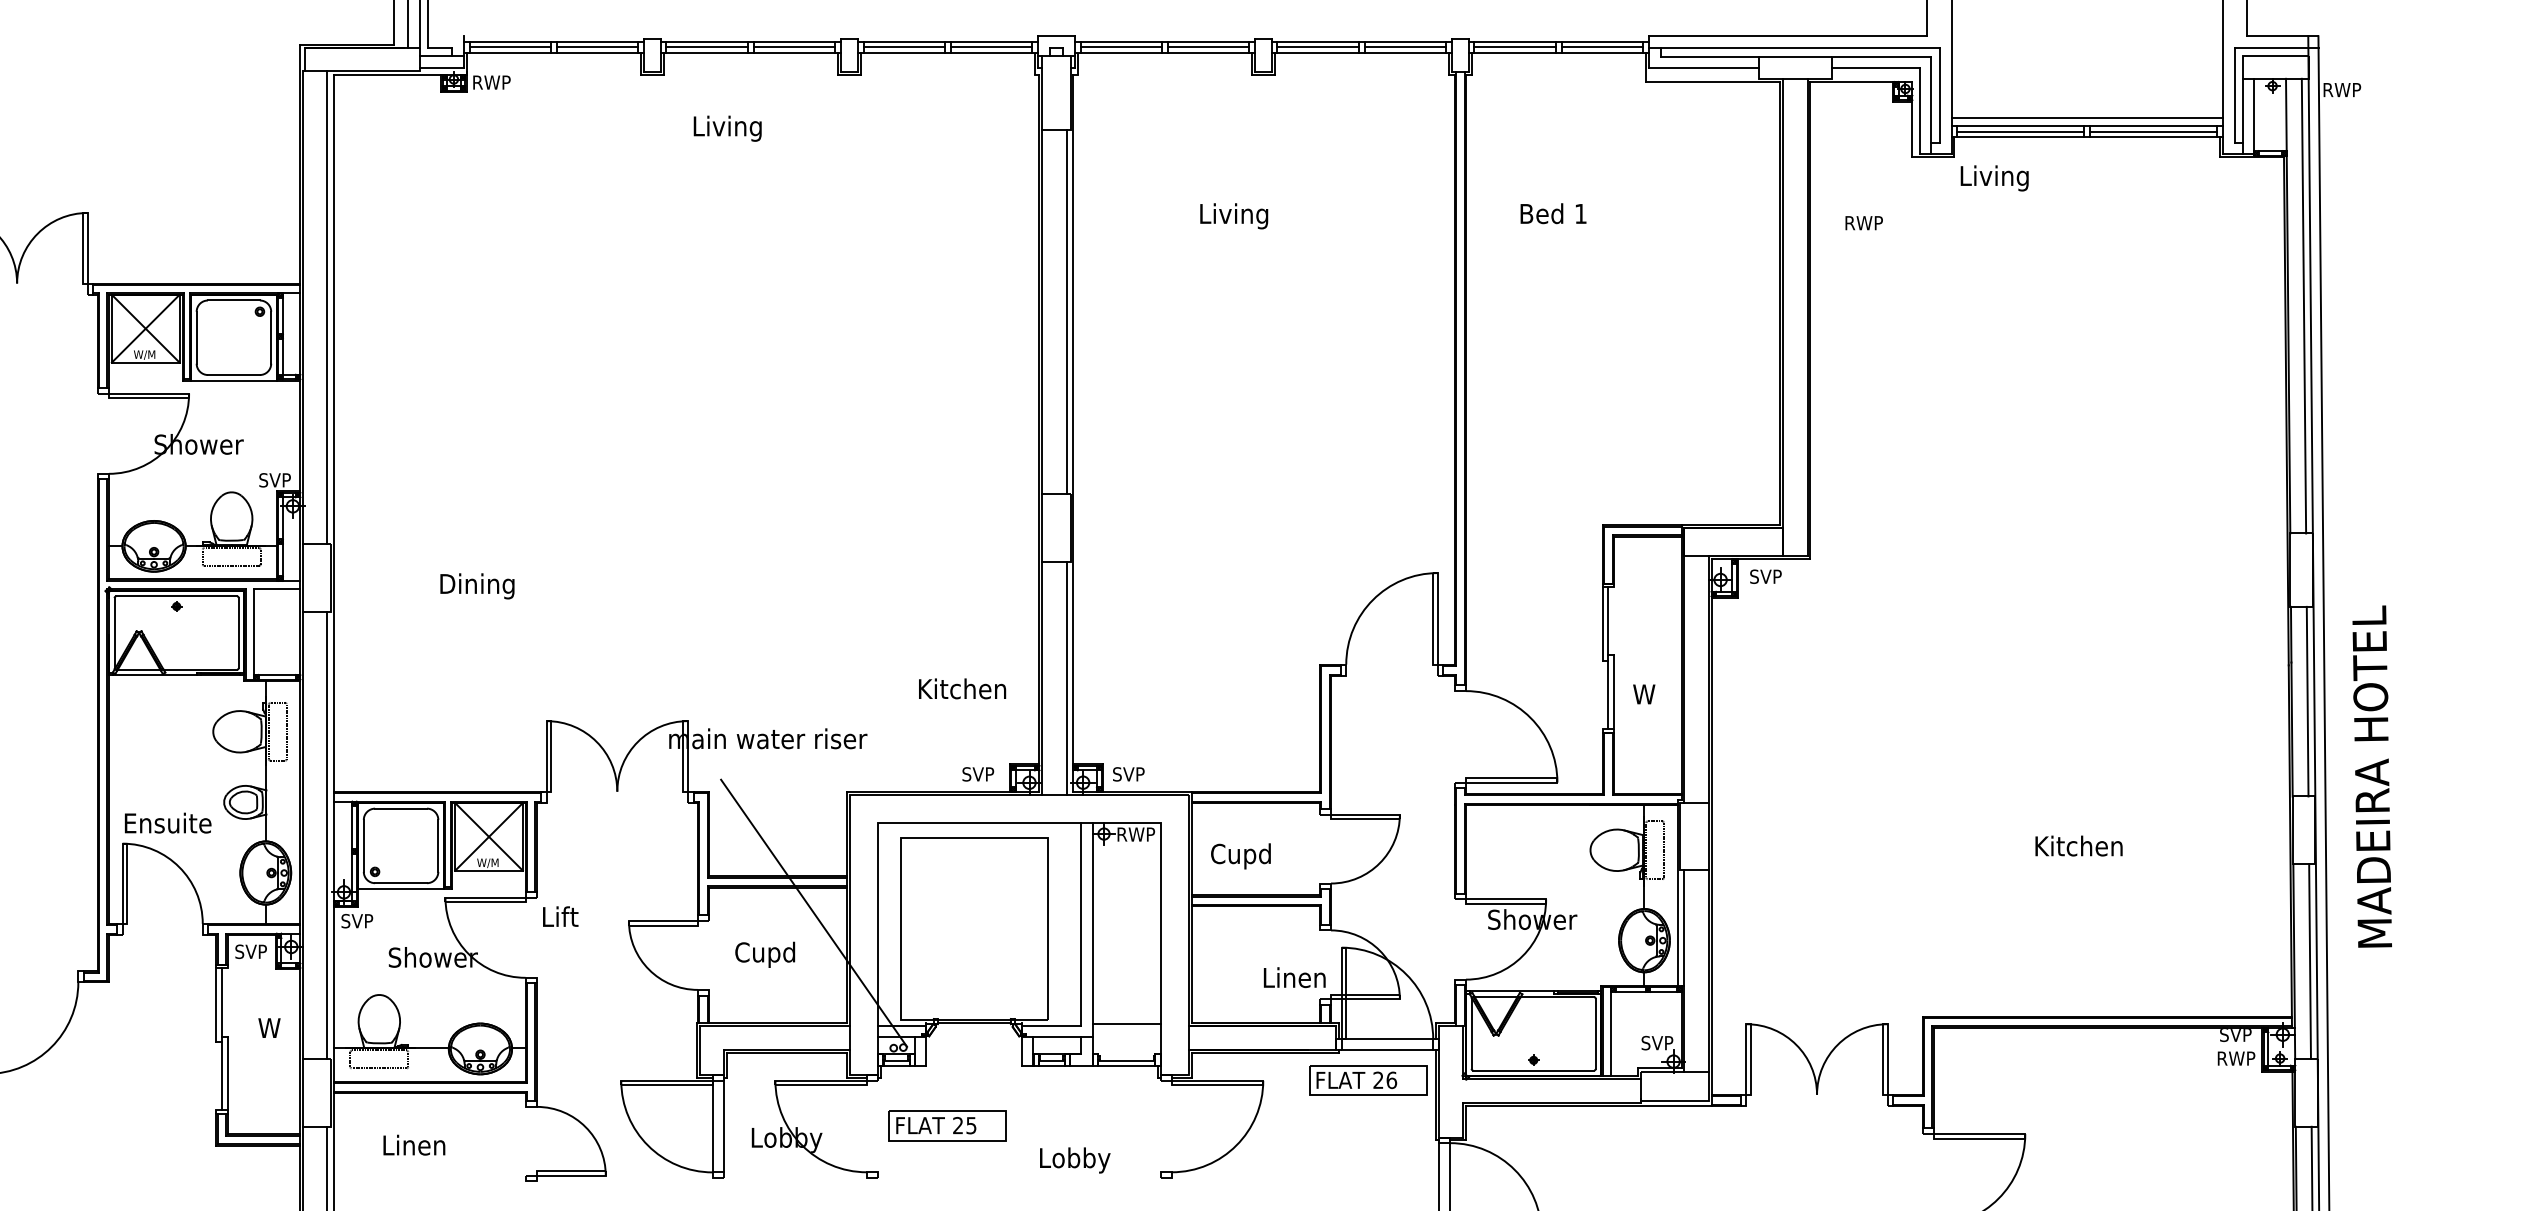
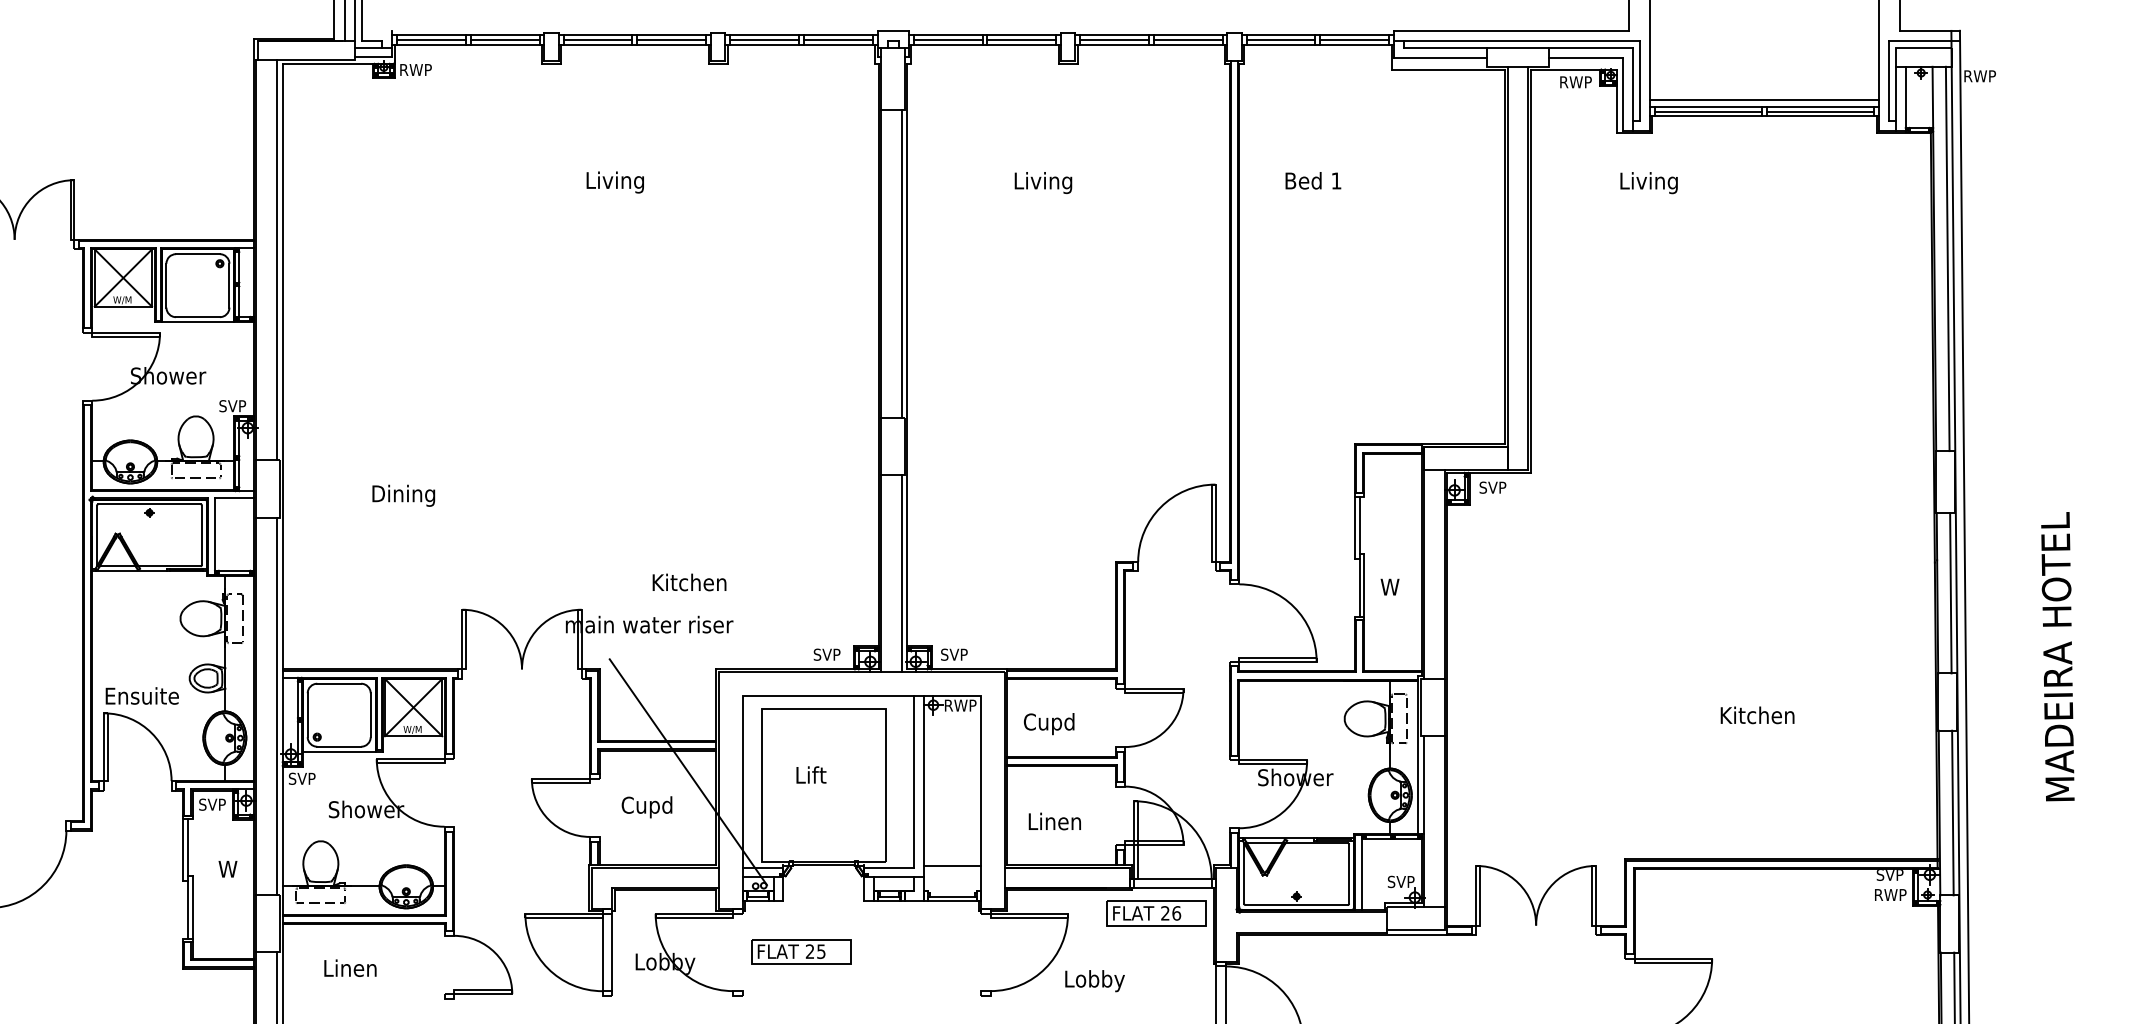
text: (727, 128) -> (615, 182), moved
text: (1994, 178) -> (1648, 183), moved
text: (1863, 223) -> (1575, 82), moved
text: (962, 688) -> (689, 582), moved
text: (2371, 776) -> (2057, 656), moved
text: (560, 916) -> (811, 774), moved
text: (1294, 977) -> (1054, 821), moved
text: (1075, 1160) -> (1095, 981), moved

